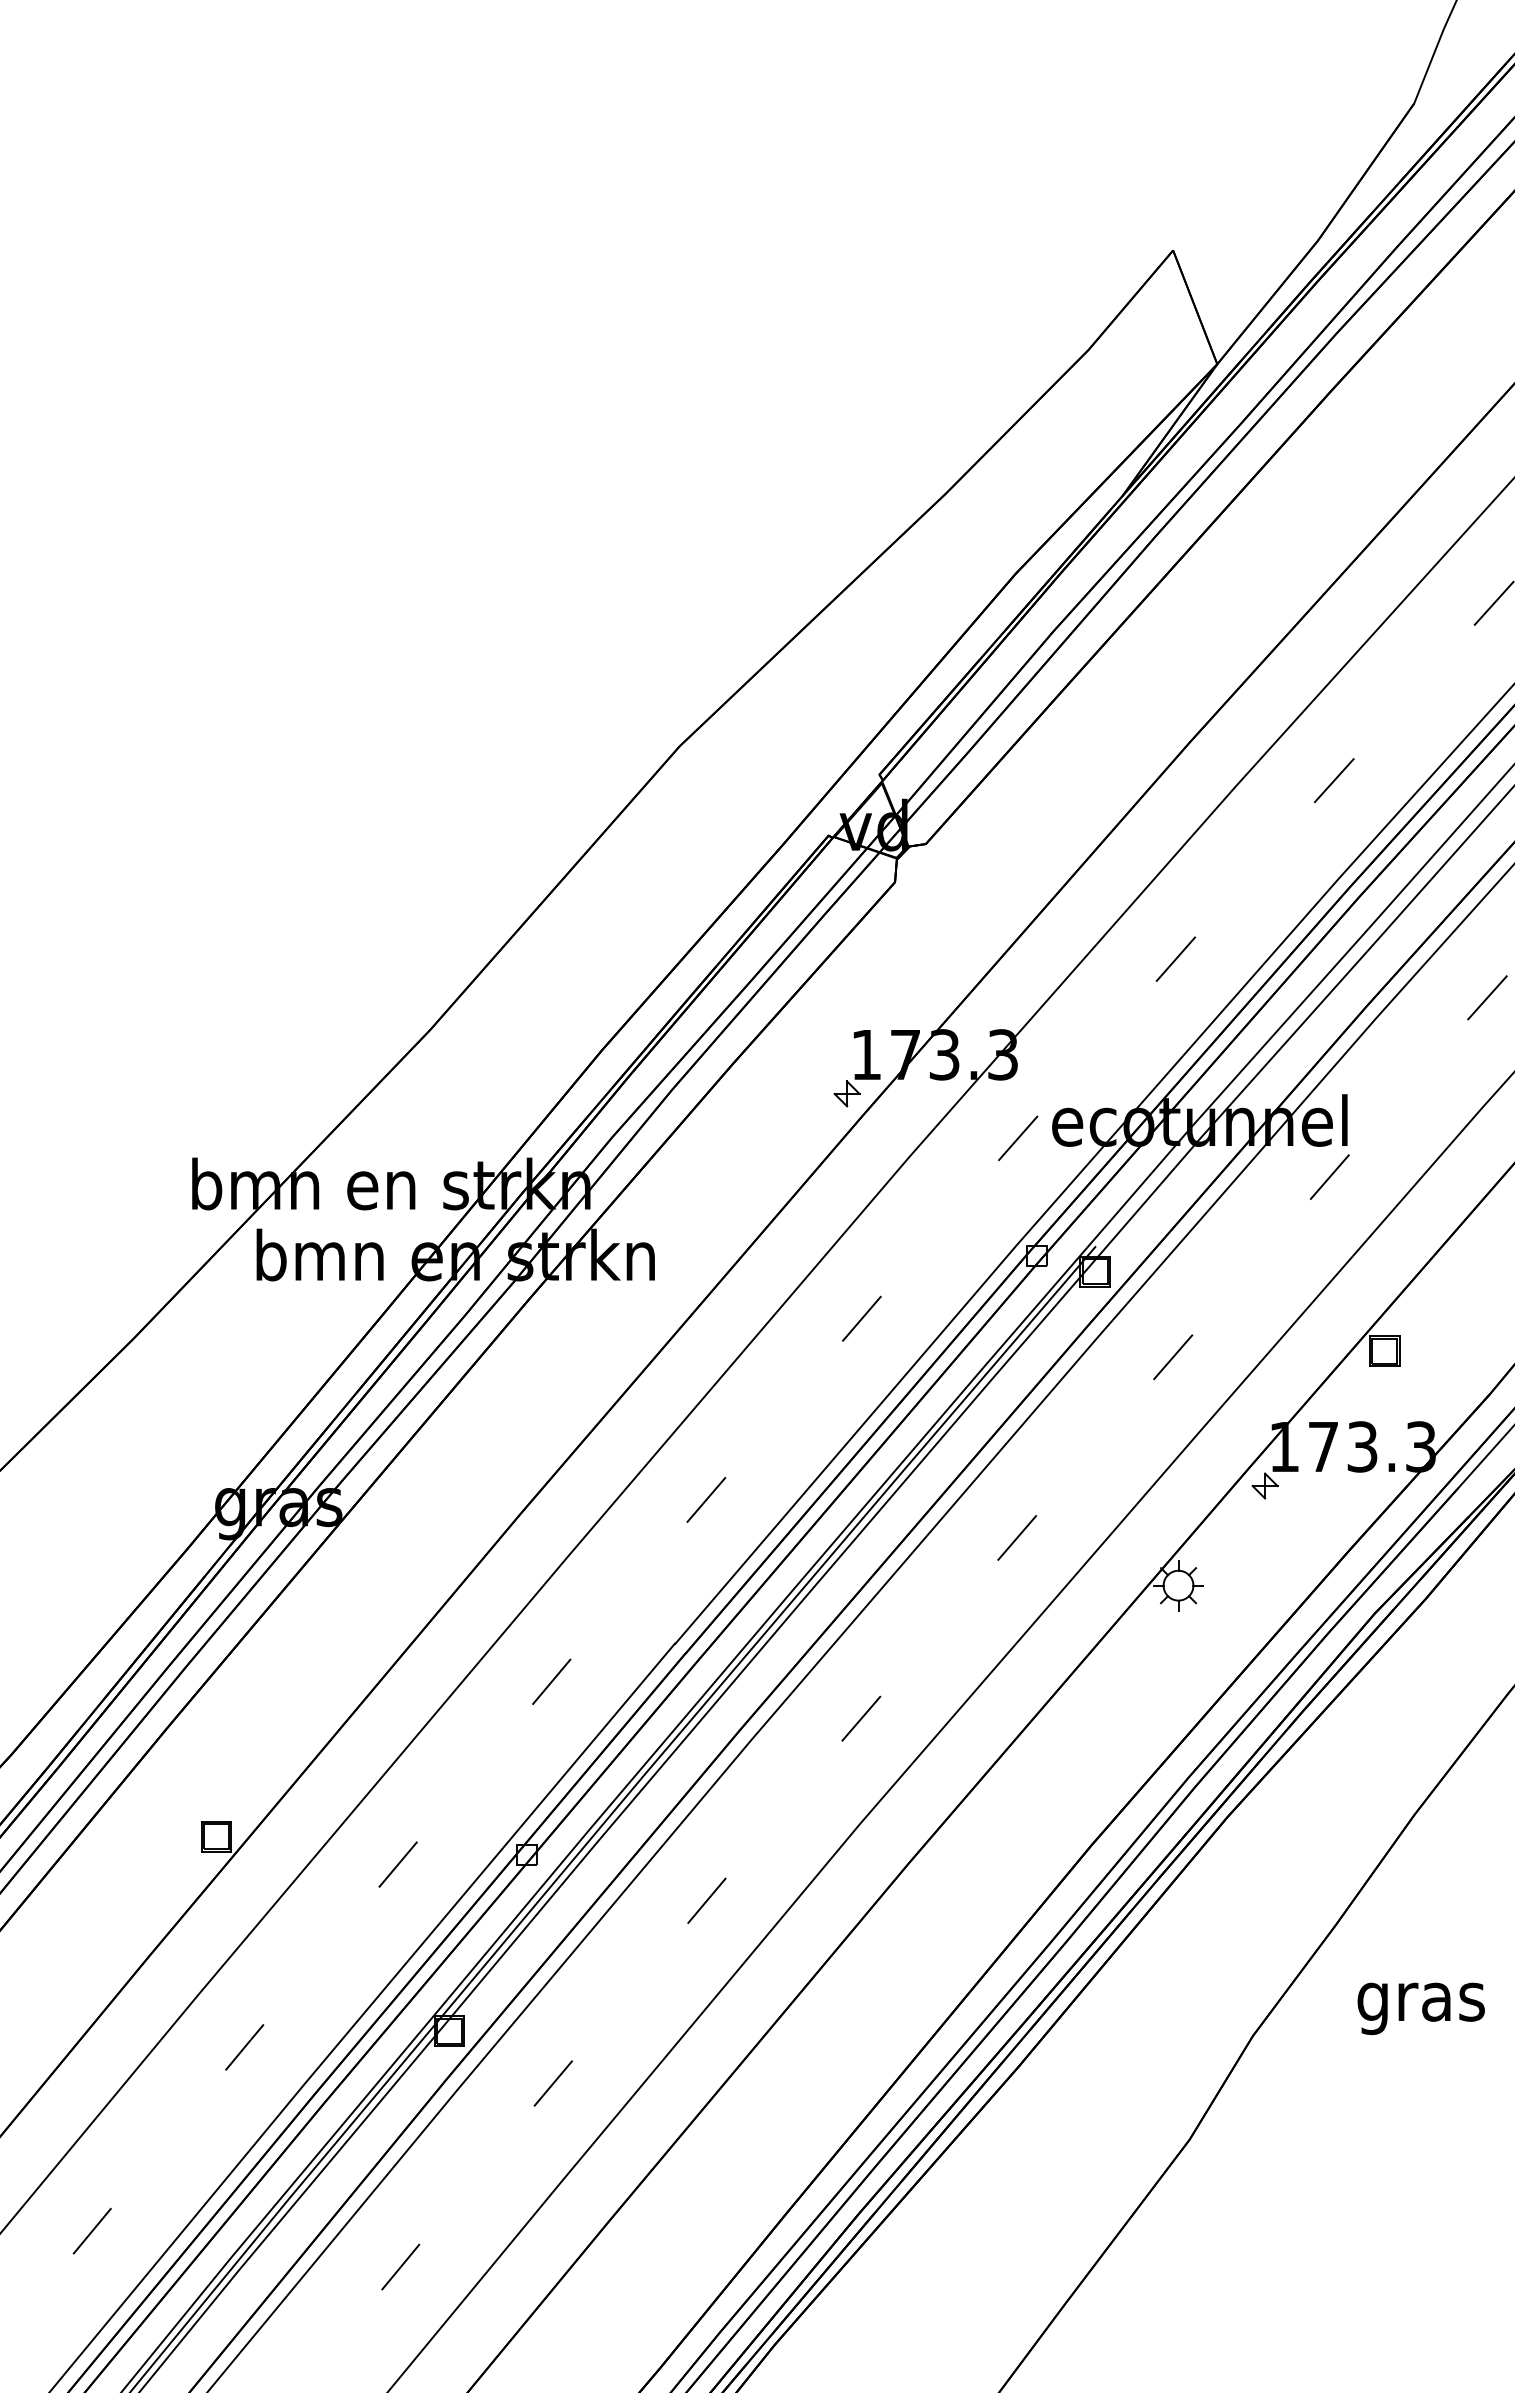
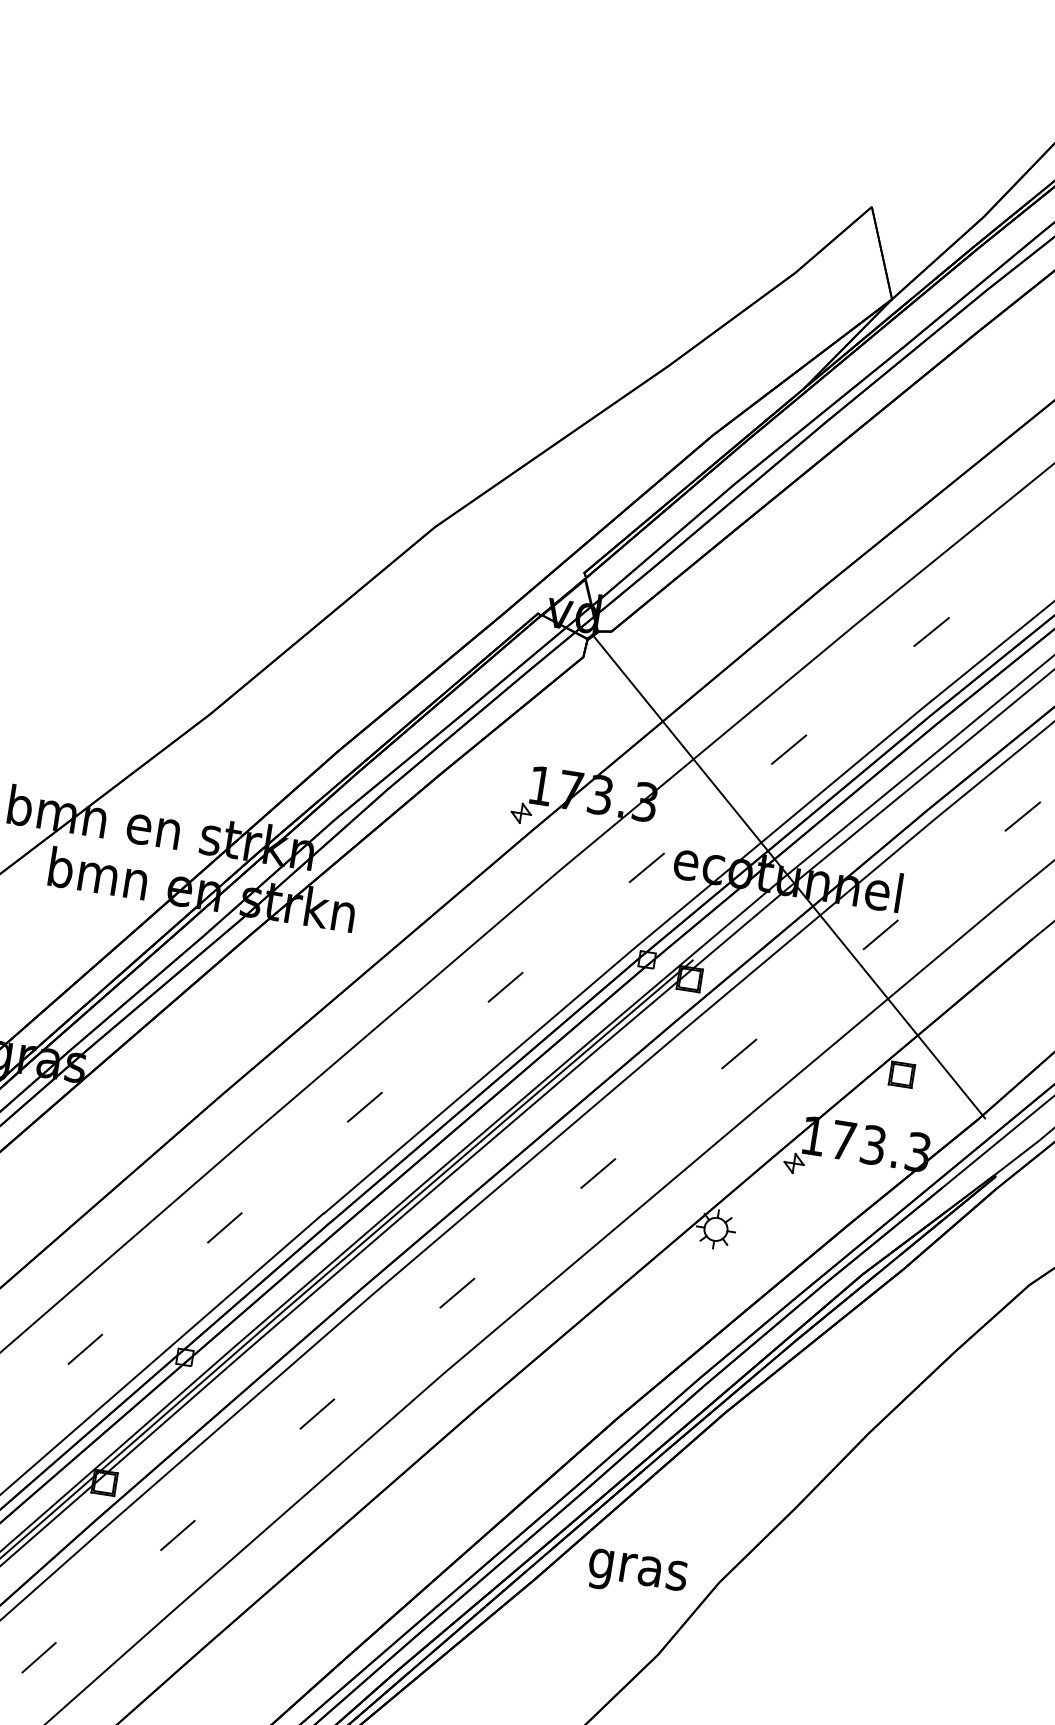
line: (1200, 1121) -> (788, 876), added
text: (1420, 2008) -> (636, 1574), moved

